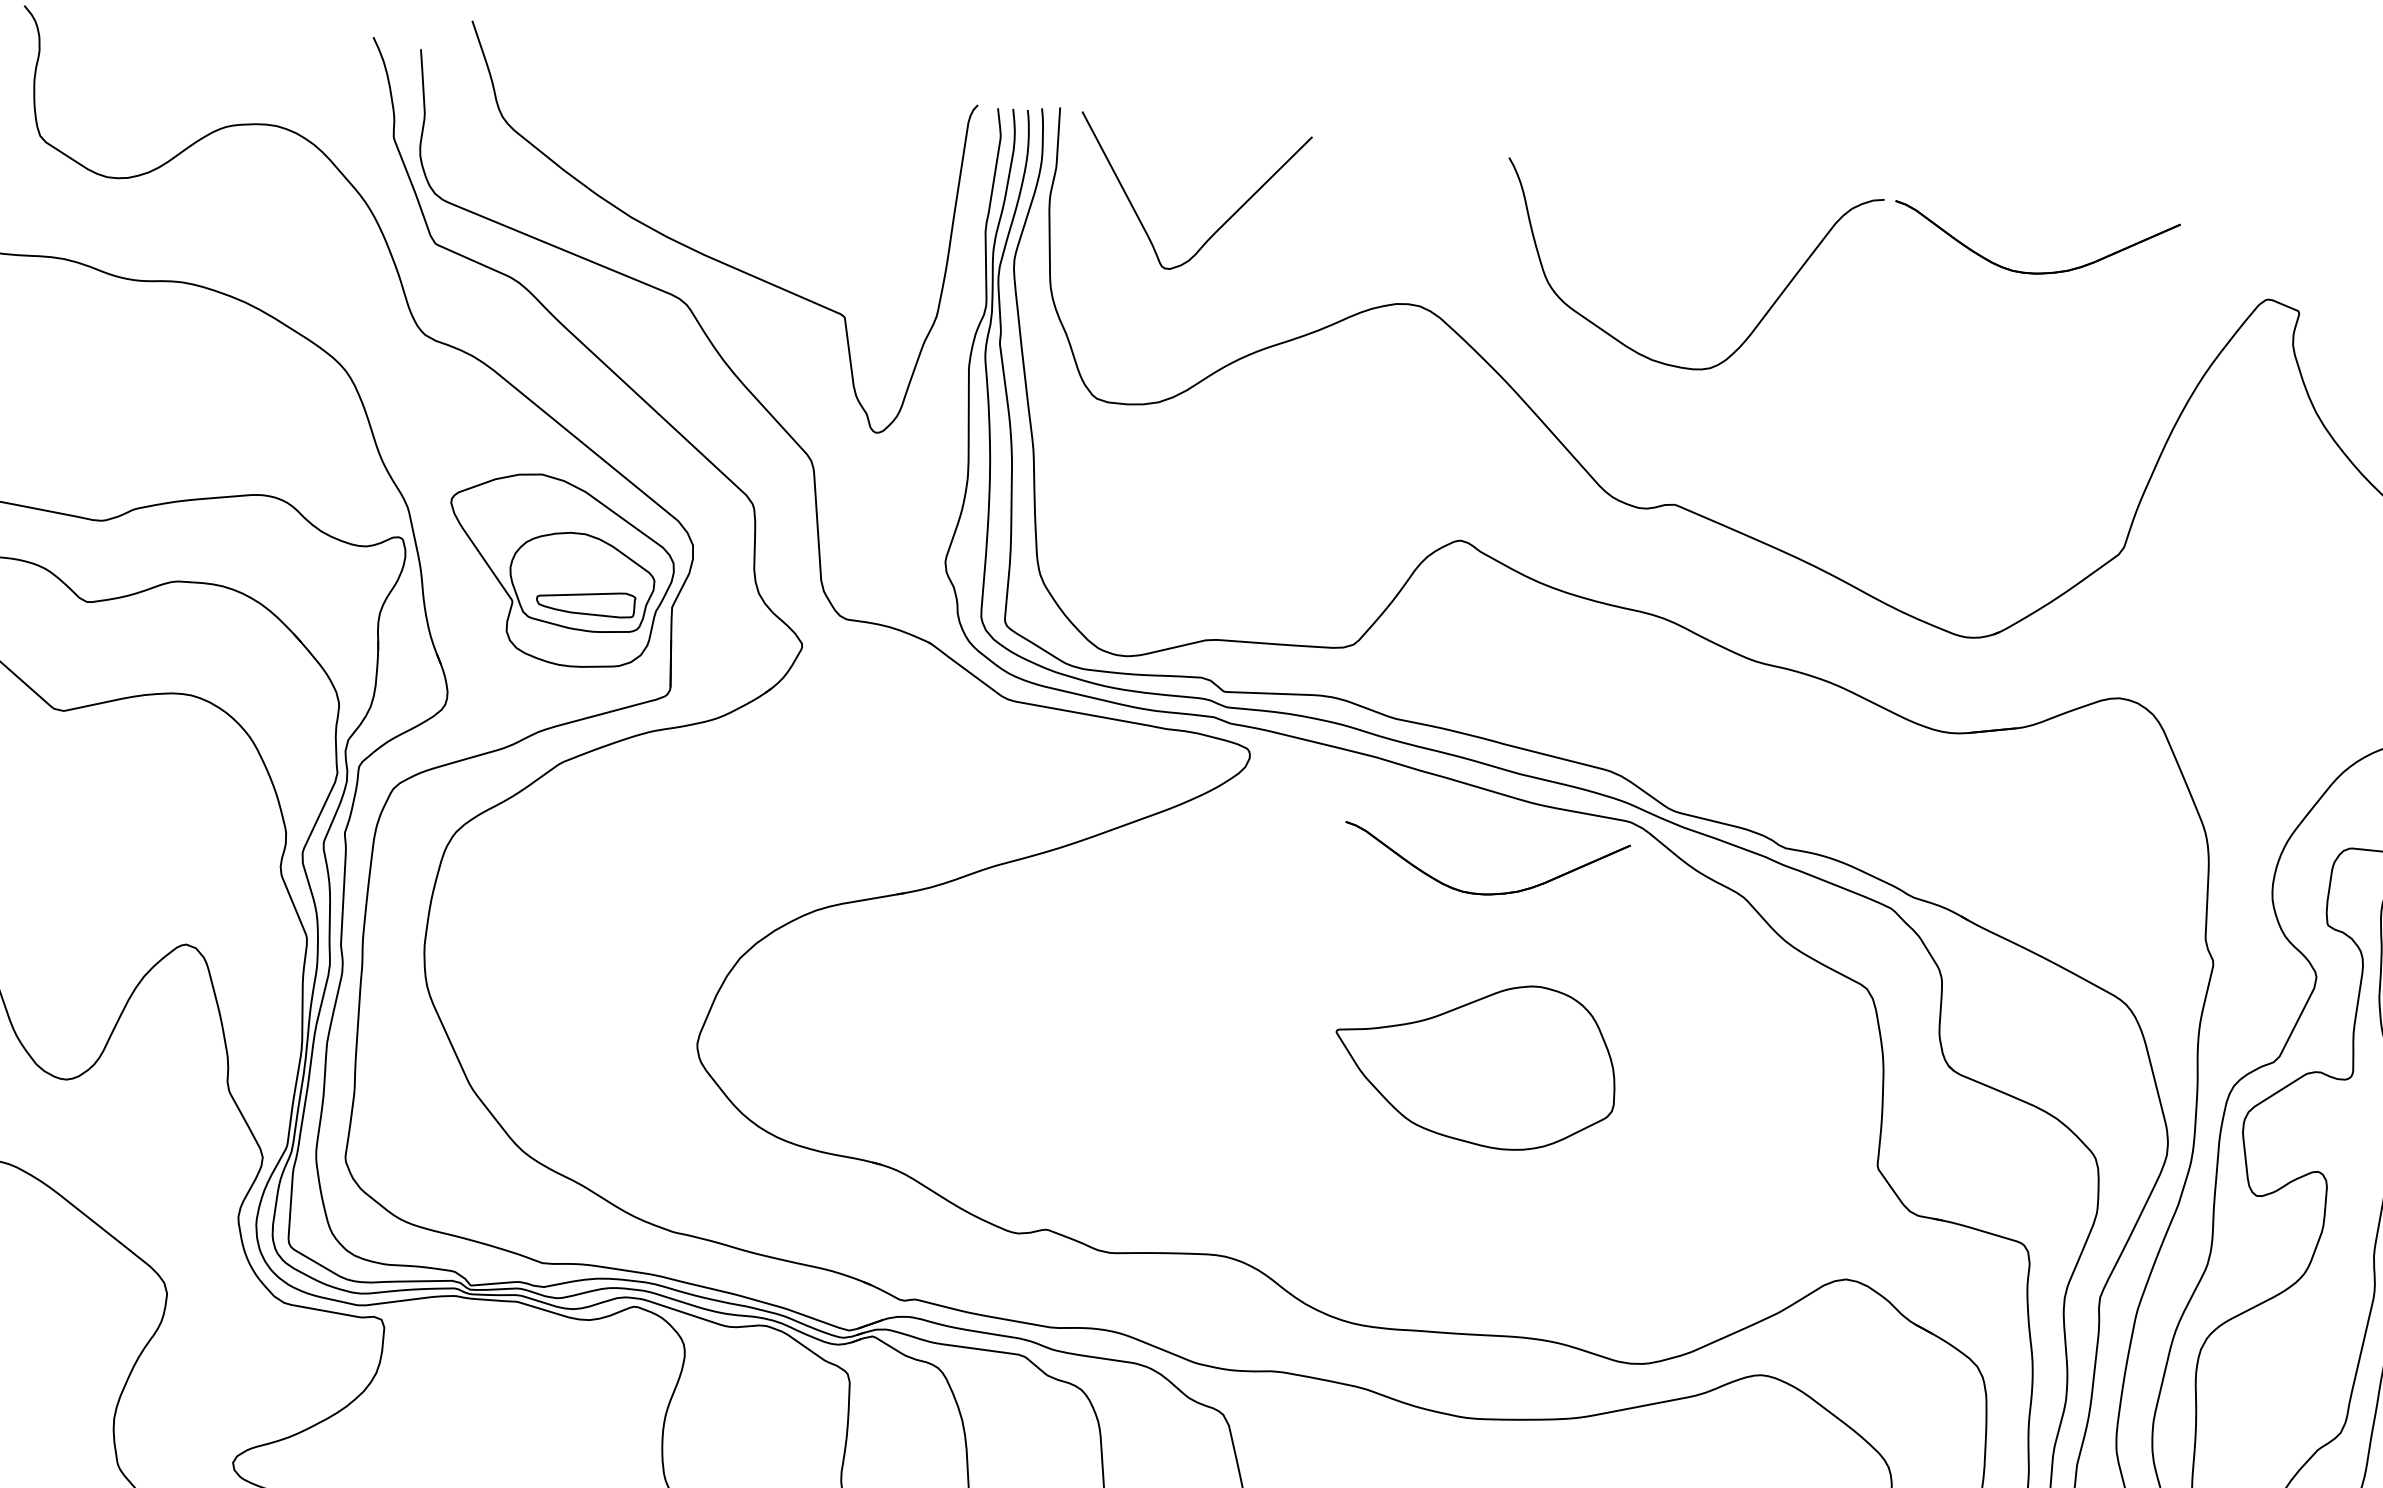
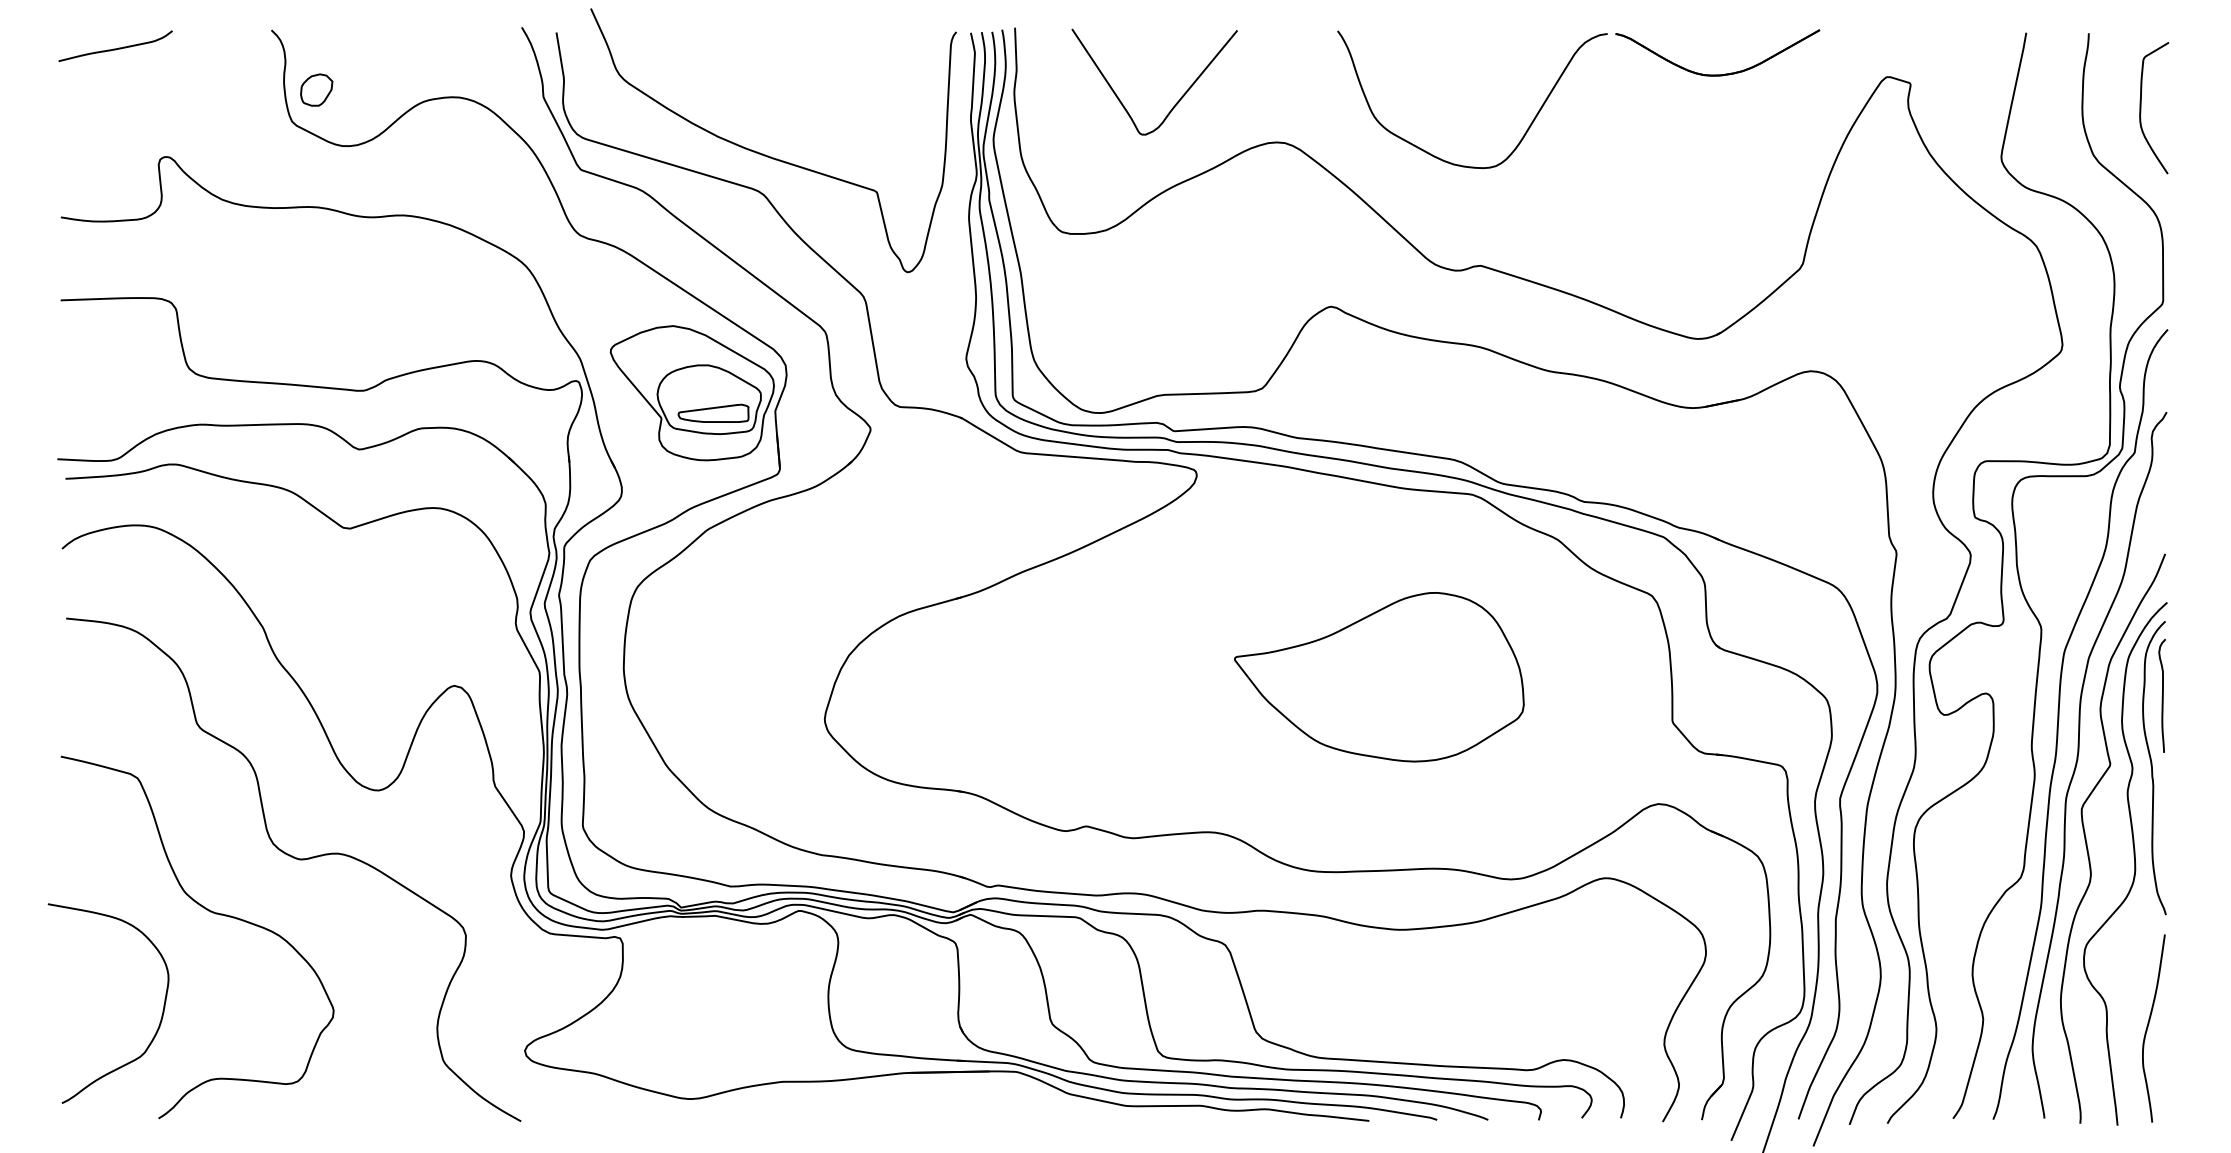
part: (78, 94) -> (316, 89), added
curve: (1217, 228) -> (1176, 102), moved
part: (1481, 892) -> (1371, 555), removed
part: (1475, 1063) -> (1379, 677), size x1.43

